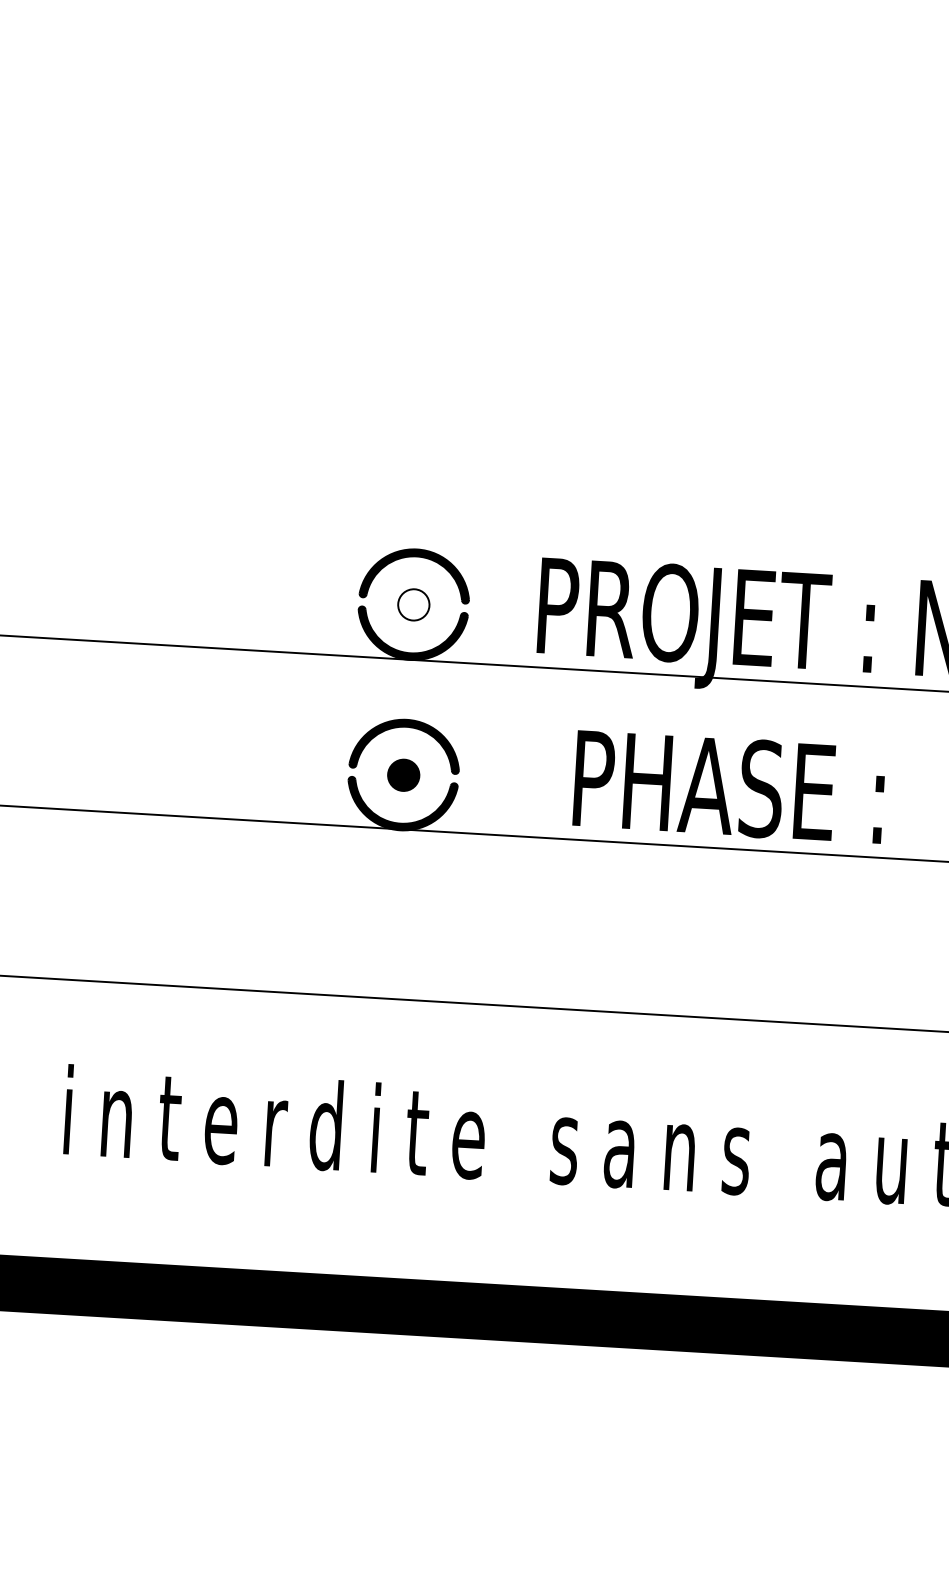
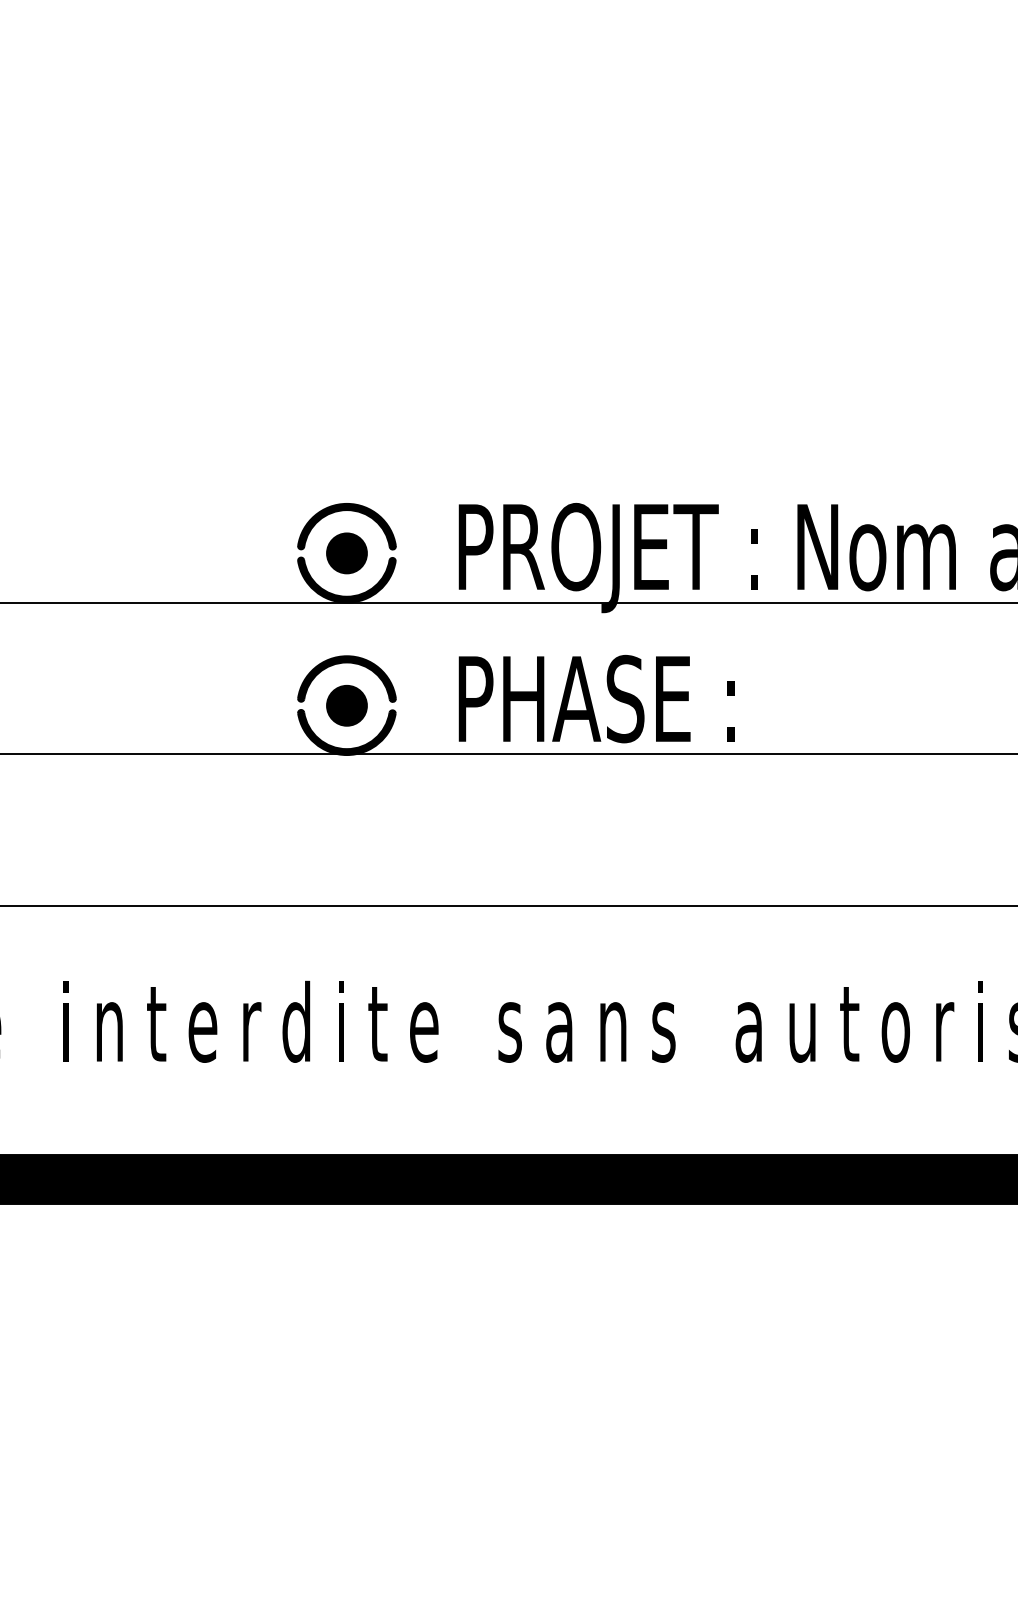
part: (413, 604) -> (346, 553), size x1.43
part: (403, 774) -> (346, 705), size x1.43
text: (729, 786) -> (596, 698), moved

